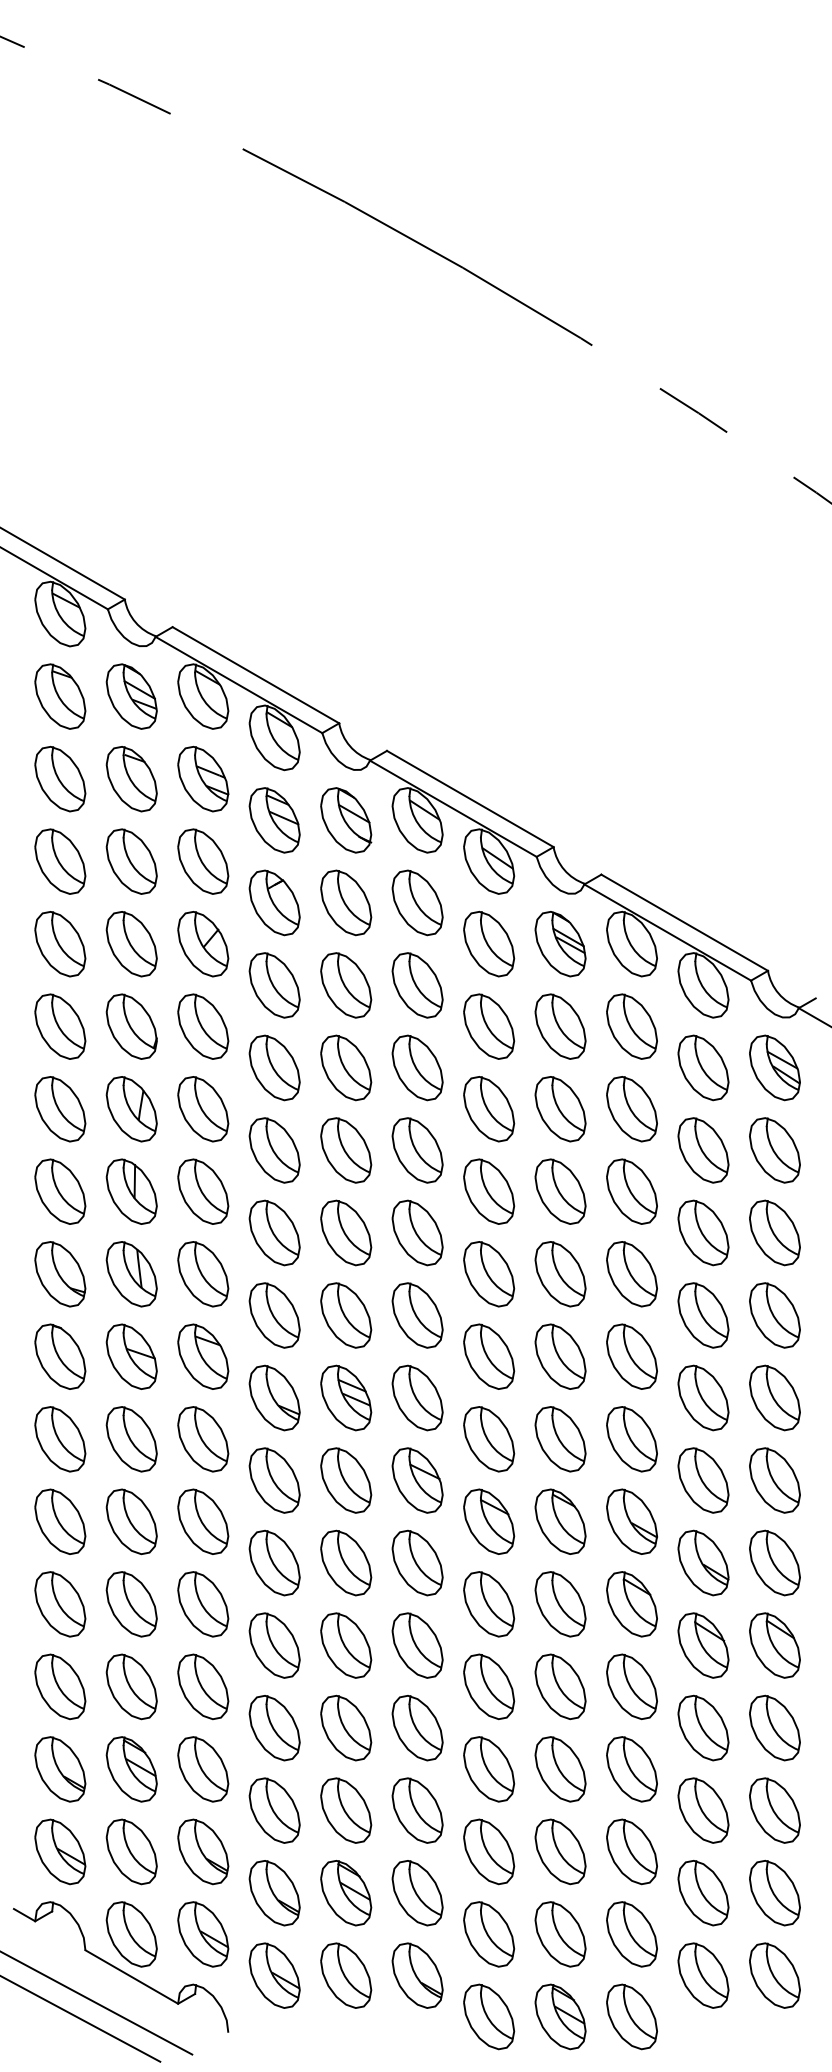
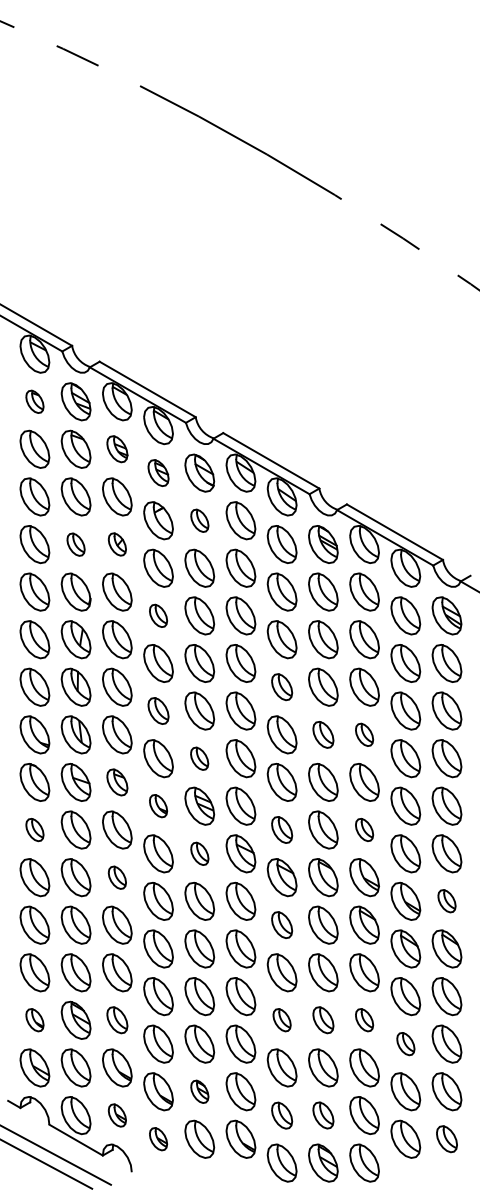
part: (59, 696) -> (34, 401), size x0.6
part: (203, 777) -> (117, 448), size x0.7
part: (274, 819) -> (158, 472), size x0.7
part: (345, 902) -> (199, 520), size x0.6
part: (130, 944) -> (75, 544), size x0.6
part: (203, 944) -> (117, 544), size x0.6
part: (274, 1067) -> (158, 615), size x0.6
part: (487, 1190) -> (281, 686), size x0.7
part: (274, 1231) -> (158, 710), size x0.7
part: (560, 1273) -> (323, 734), size x0.7
part: (631, 1273) -> (364, 734), size x0.6
part: (345, 1315) -> (199, 758), size x0.6
part: (203, 1356) -> (117, 782), size x0.7
part: (274, 1396) -> (158, 805), size x0.6
part: (59, 1438) -> (34, 829), size x0.6
part: (487, 1438) -> (281, 829), size x0.7
part: (631, 1438) -> (364, 829), size x0.6
part: (345, 1479) -> (199, 853), size x0.6
part: (203, 1521) -> (117, 877), size x0.6
part: (774, 1561) -> (446, 900), size x0.6
part: (487, 1603) -> (281, 924), size x0.7
part: (59, 1767) -> (34, 1019), size x0.6
part: (203, 1767) -> (117, 1019), size x0.7
part: (487, 1767) -> (281, 1019), size x0.6
part: (560, 1767) -> (323, 1019), size x0.7
part: (631, 1767) -> (364, 1019), size x0.6
part: (703, 1809) -> (405, 1043), size x0.6
part: (345, 1892) -> (199, 1091), size x0.6
part: (203, 1934) -> (117, 1115), size x0.6
part: (487, 1934) -> (281, 1115), size x0.7
part: (560, 1934) -> (323, 1115), size x0.7
part: (274, 1974) -> (158, 1138), size x0.6
part: (774, 1974) -> (446, 1138), size x0.7

